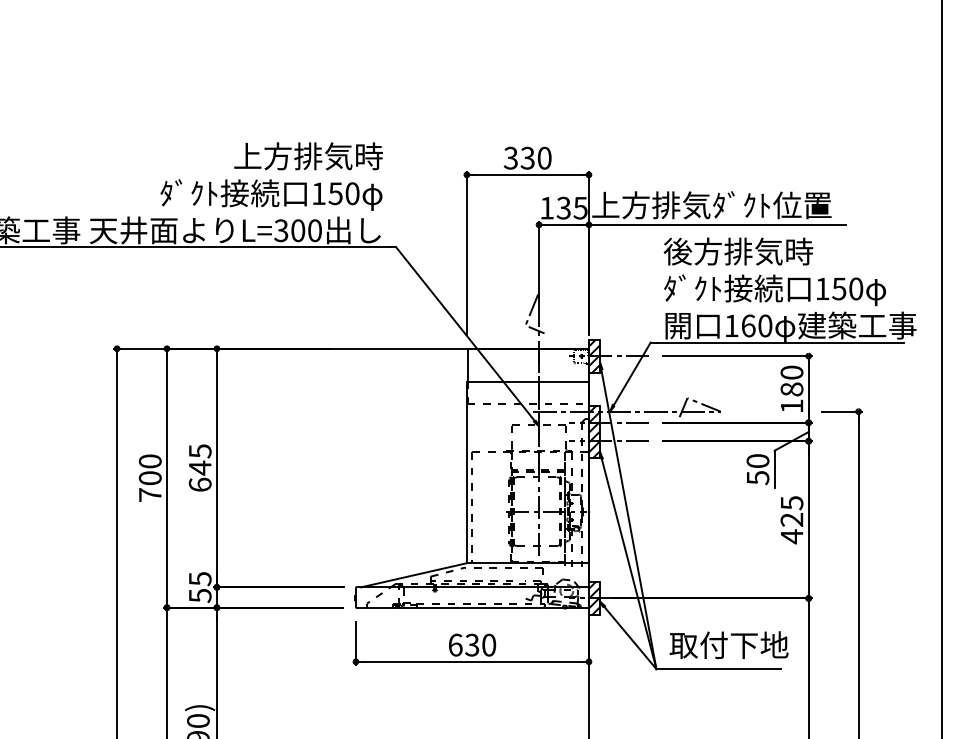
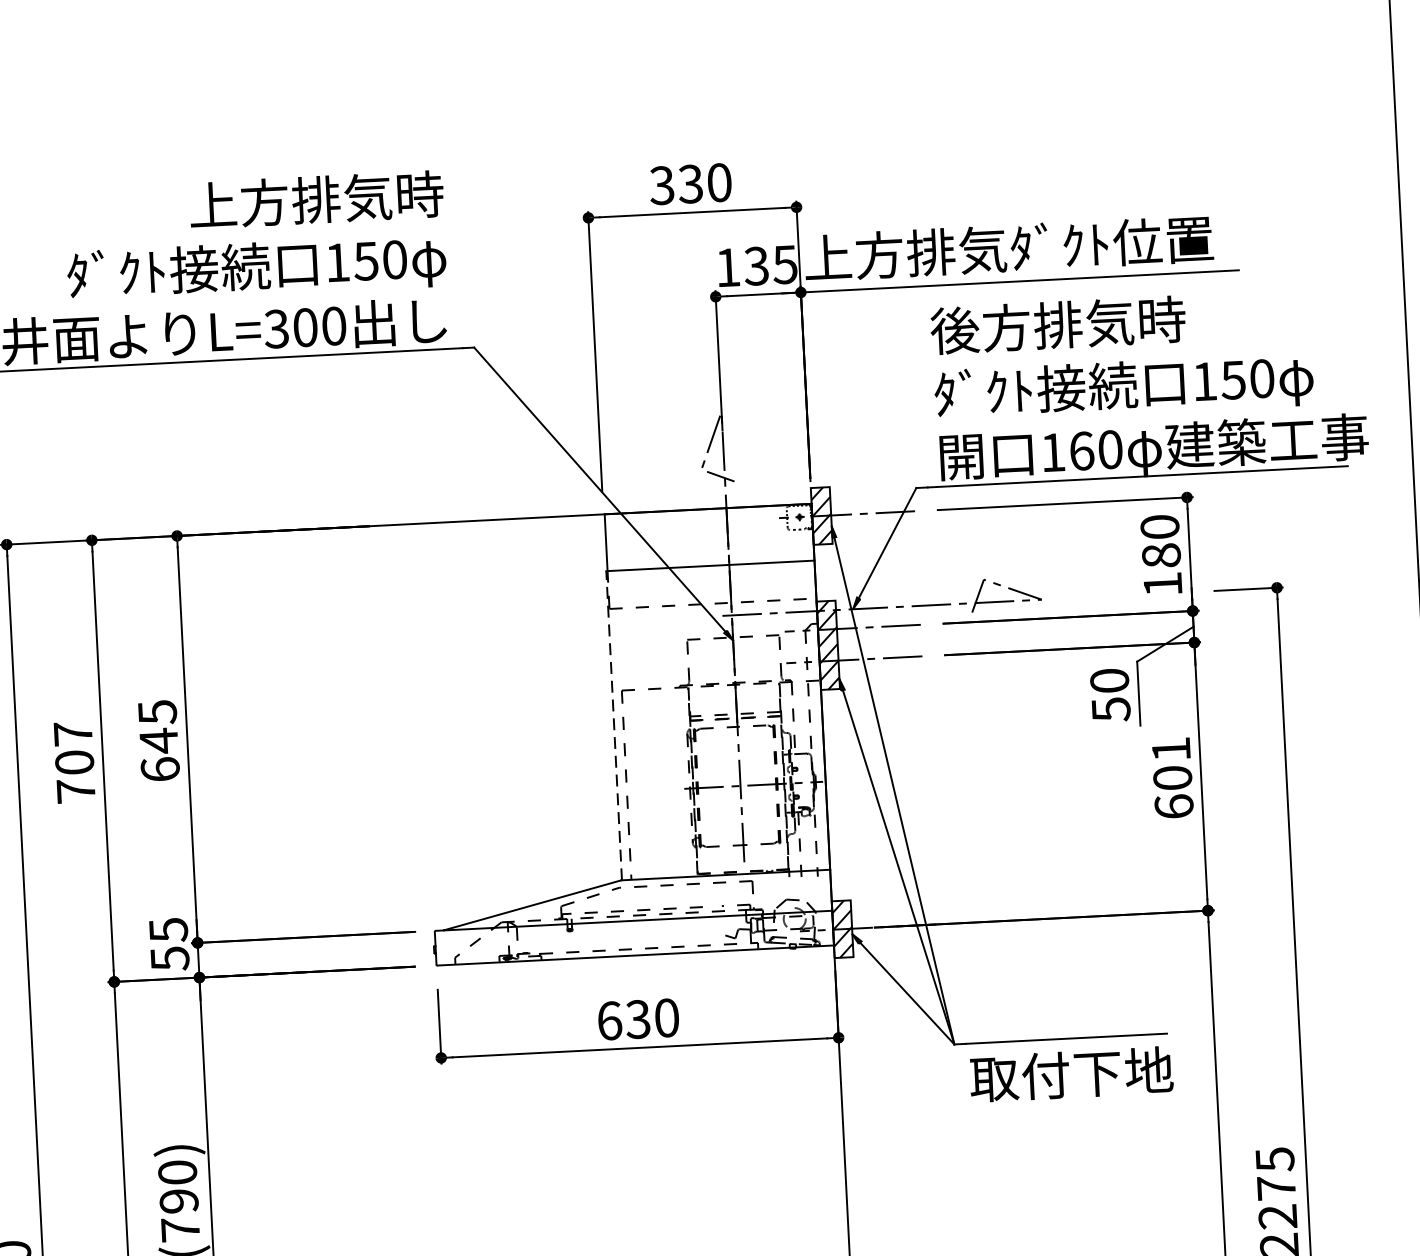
text: (149, 461) -> (71, 734), 700 -> 707
line: (466, 472) -> (613, 725), solid -> dashed
text: (791, 520) -> (1171, 779), 425 -> 601
text: (728, 644) -> (1070, 1073), moved

